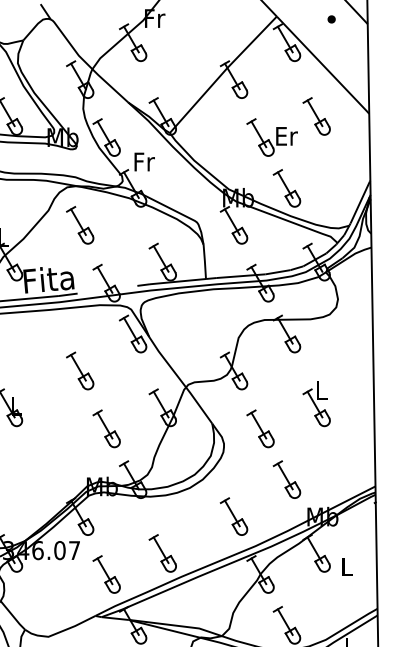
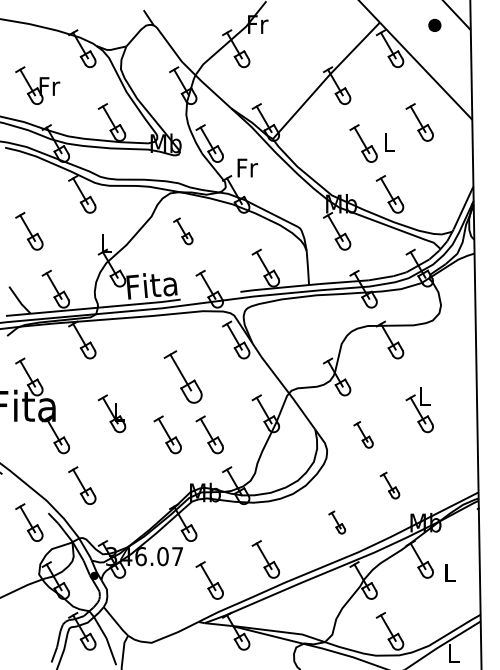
part: (331, 19) -> (434, 25), size x1.6
text: (286, 136) -> (389, 142), Er -> L
part: (80, 225) -> (183, 231), size x0.7
part: (80, 370) -> (183, 376), size x1.4
part: (64, 428) -> (167, 434), added
part: (260, 428) -> (363, 434), size x0.7
part: (286, 479) -> (389, 485), size x0.7
part: (234, 516) -> (337, 522), size x0.6

